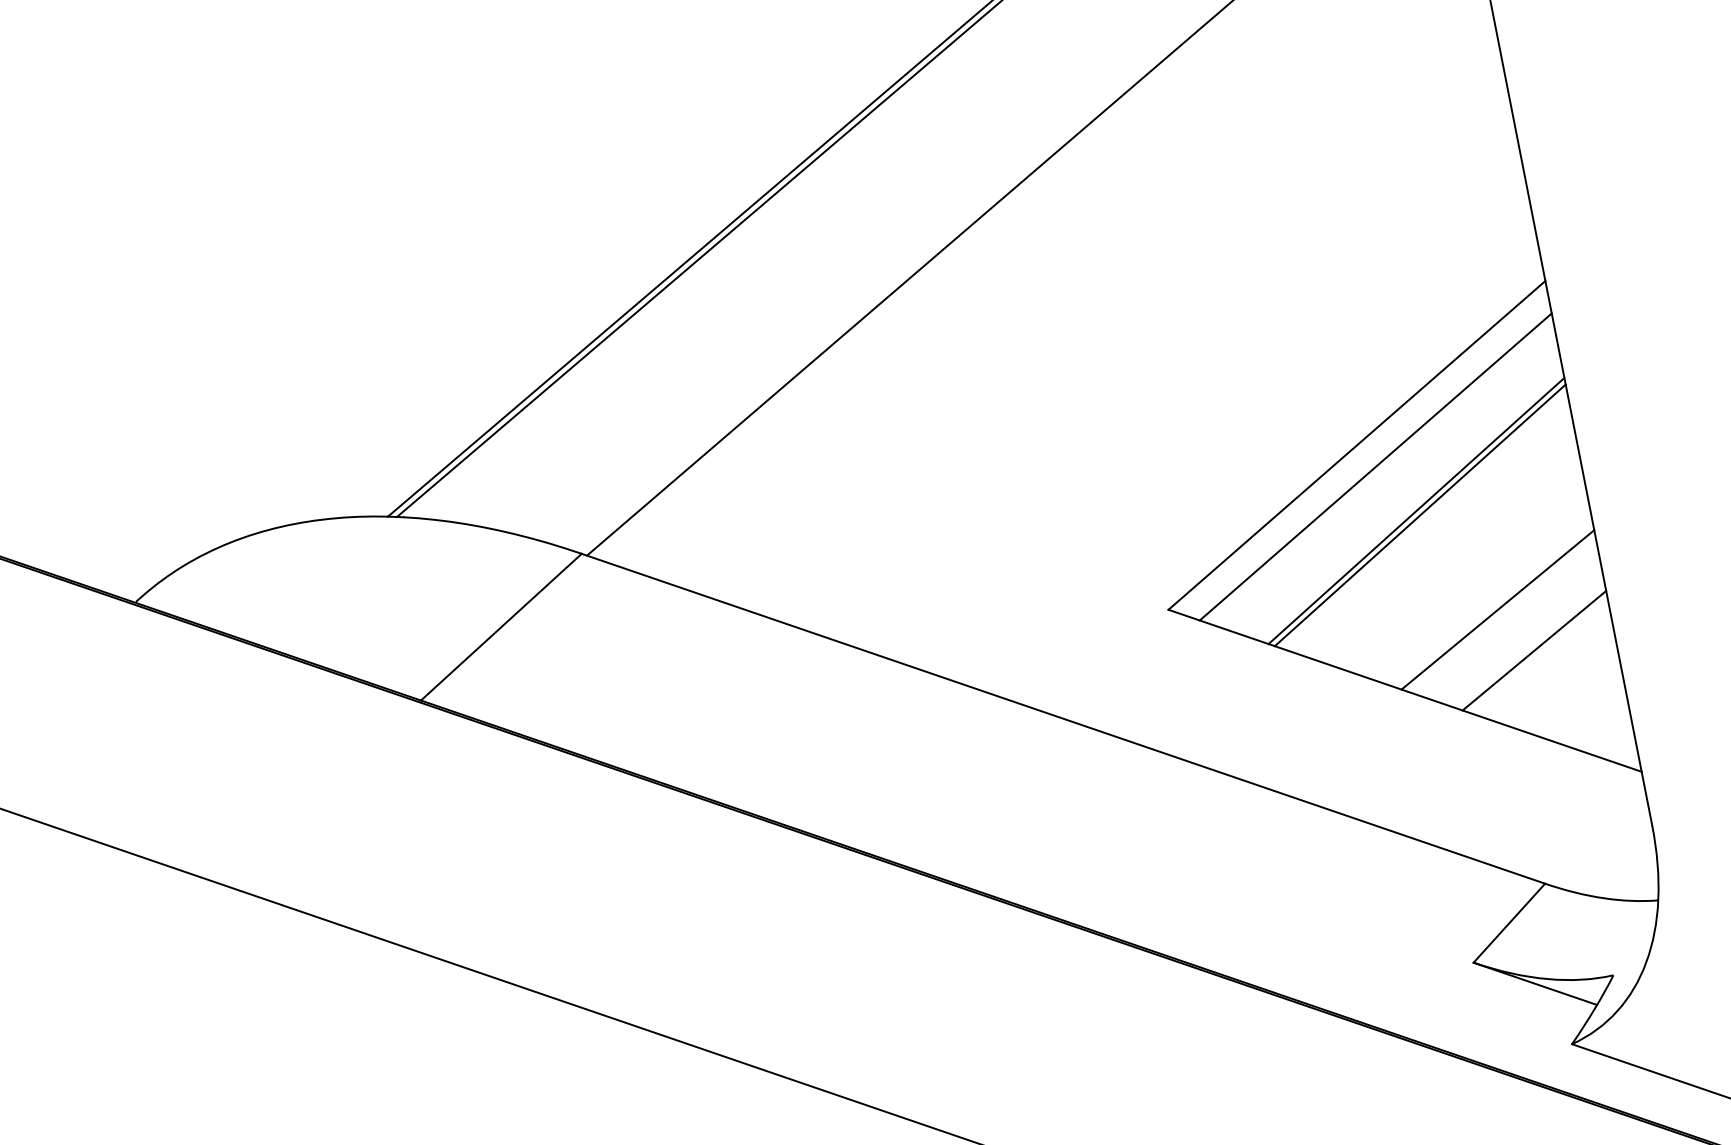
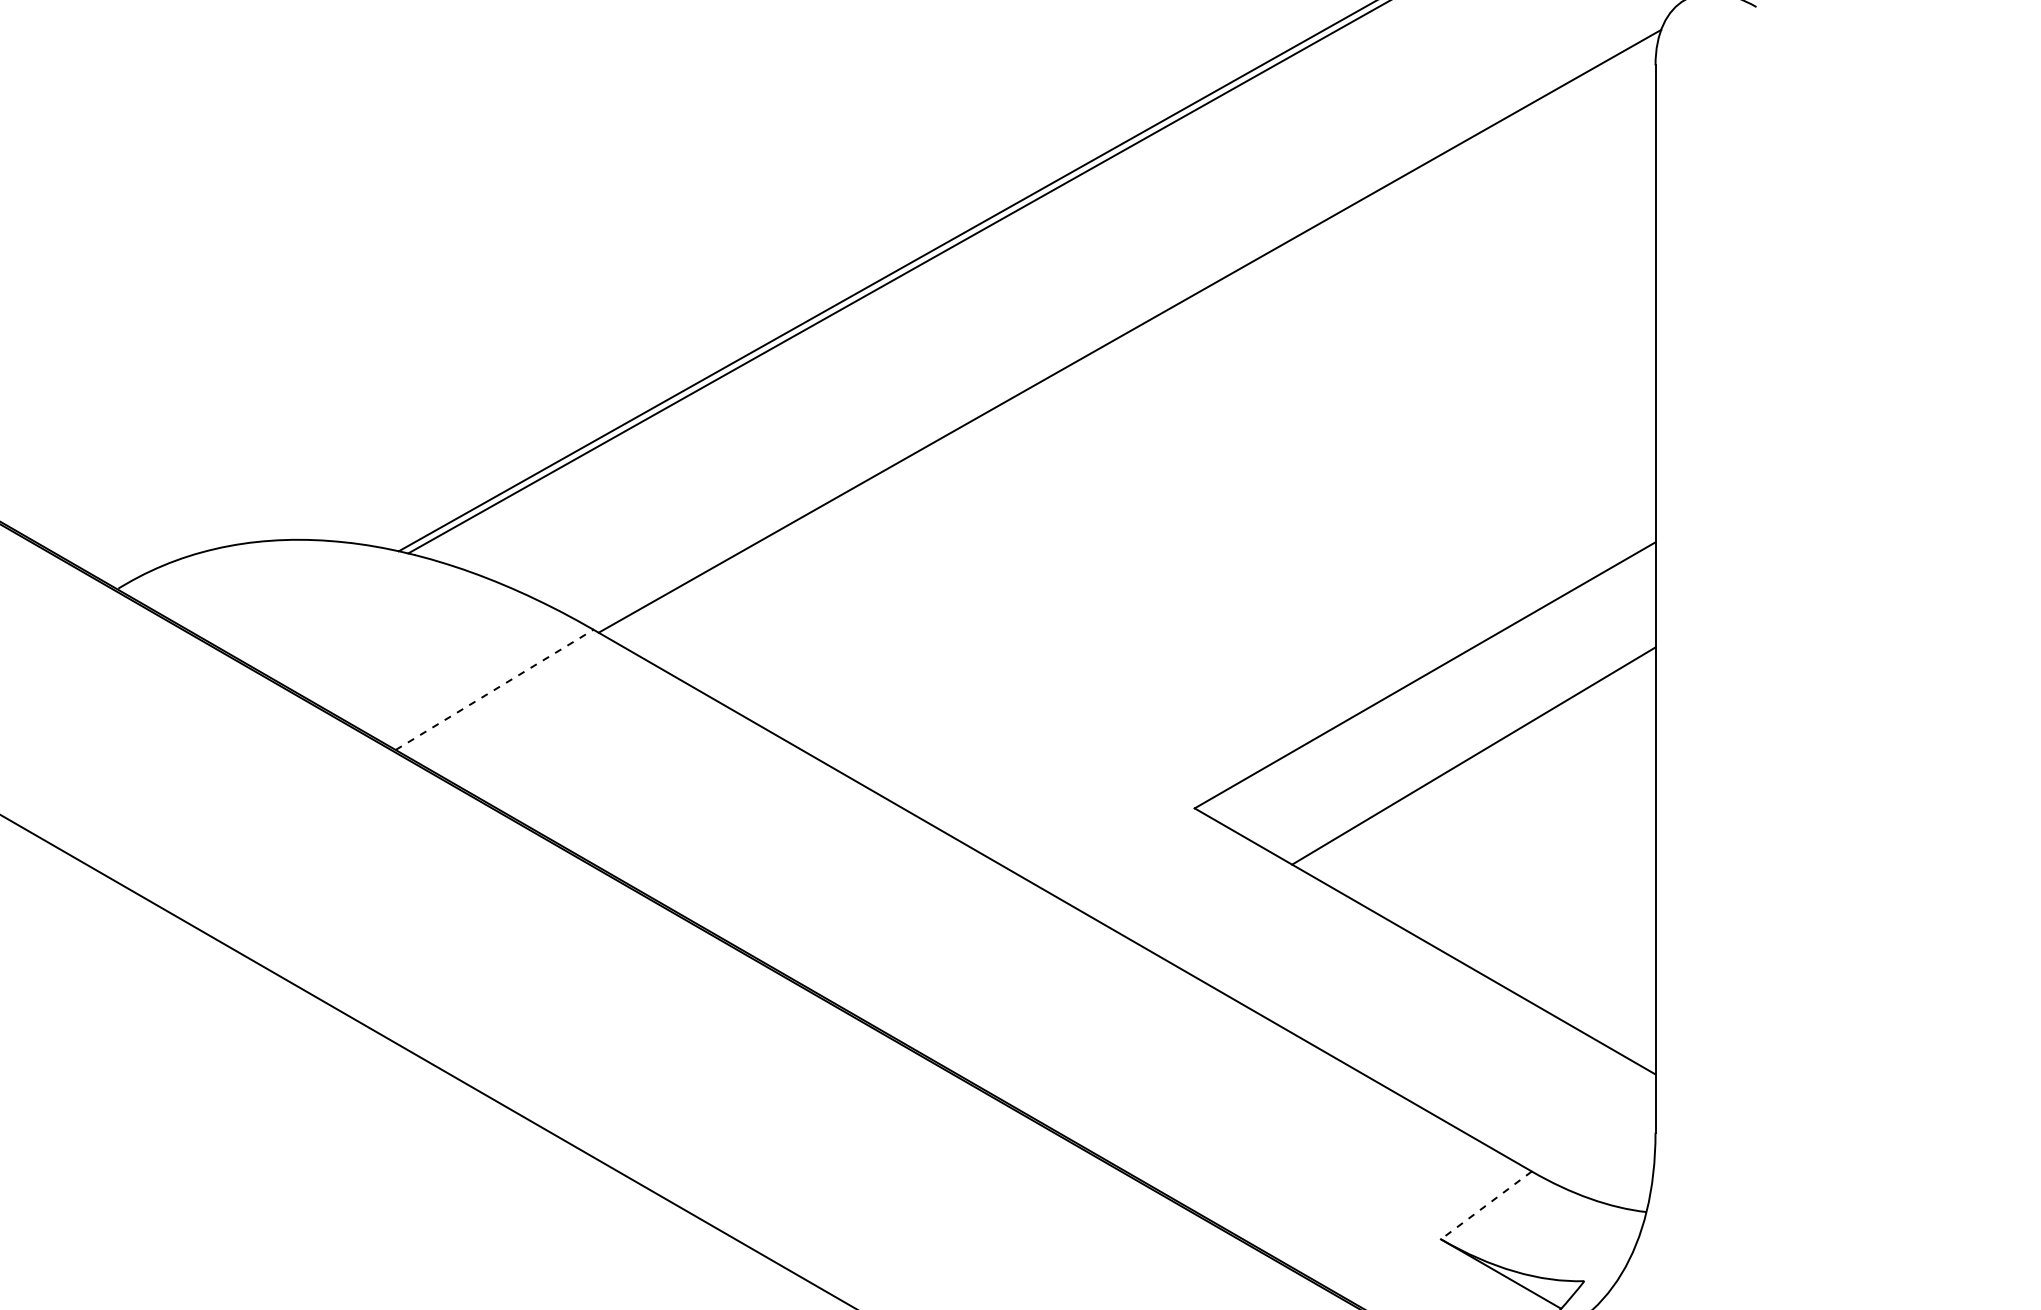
line: (1375, 466) -> (1440, 701), removed
line: (1419, 515) -> (1476, 761), removed
line: (1497, 609) -> (1538, 875), removed
line: (501, 626) -> (494, 689), solid -> dashed
line: (1534, 650) -> (1568, 925), removed
line: (1509, 923) -> (1486, 1205), solid -> dashed

